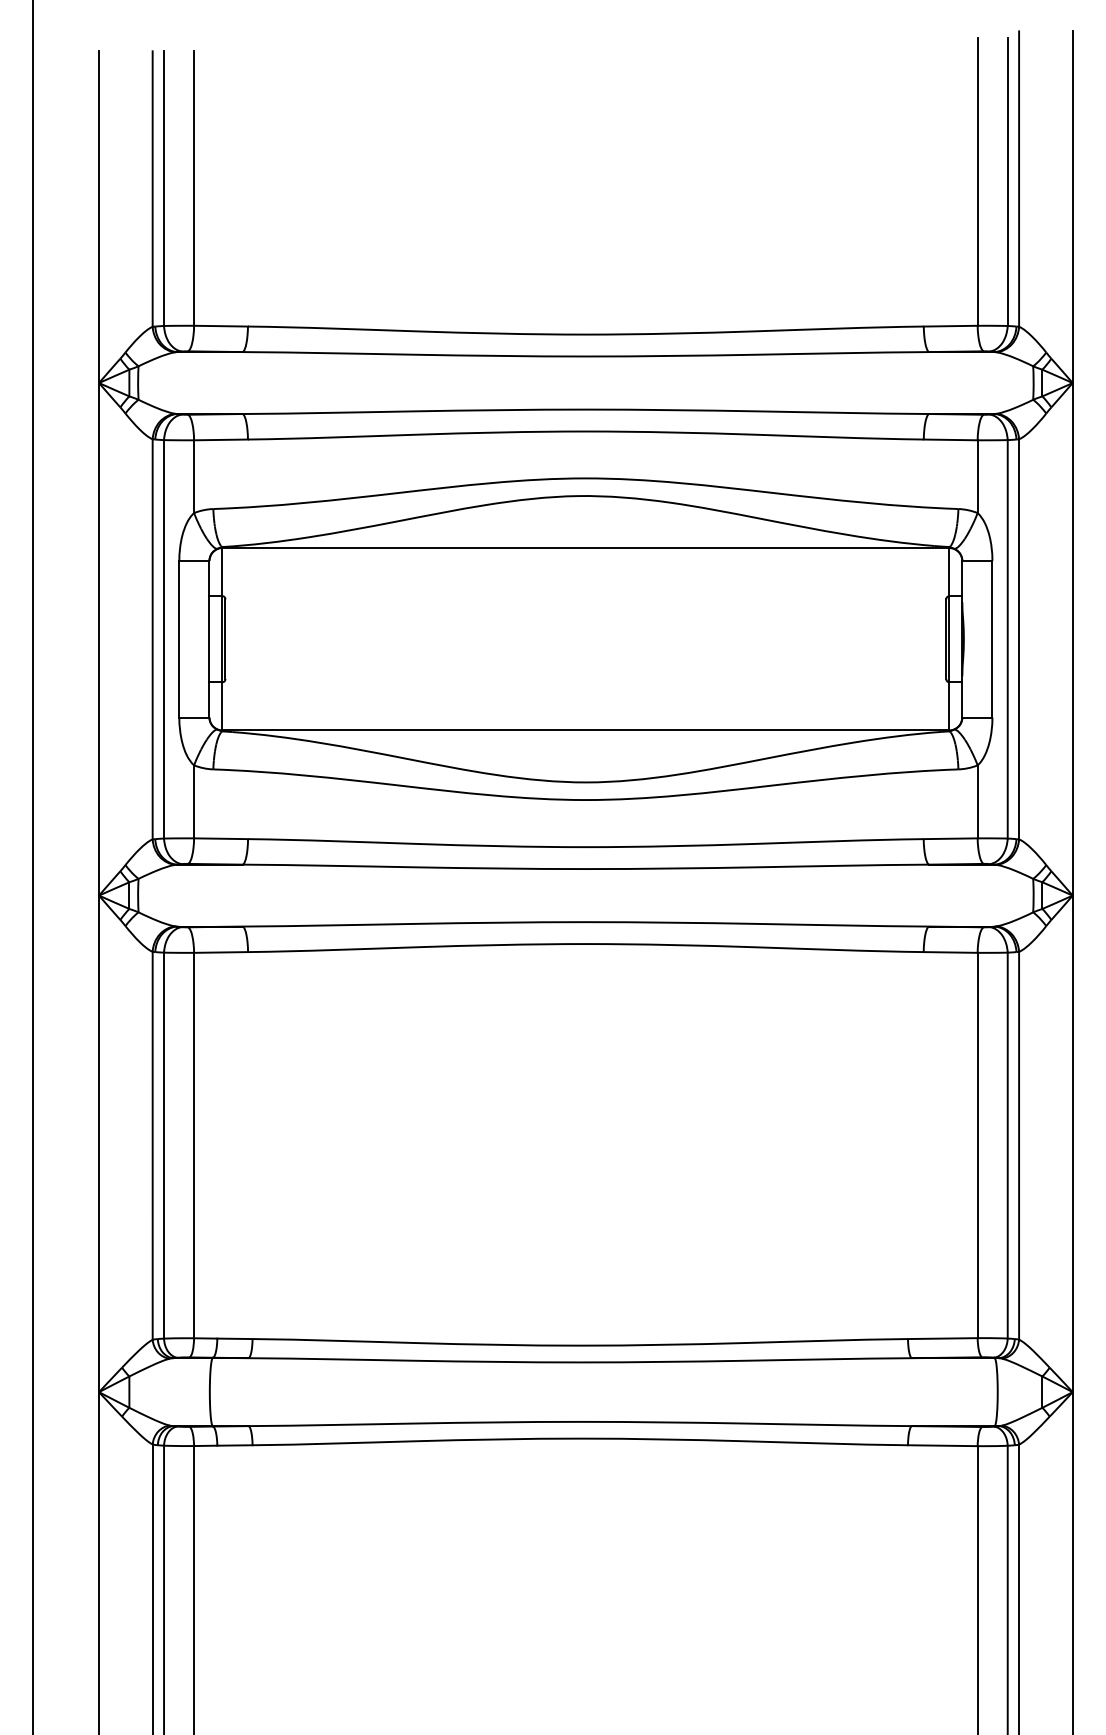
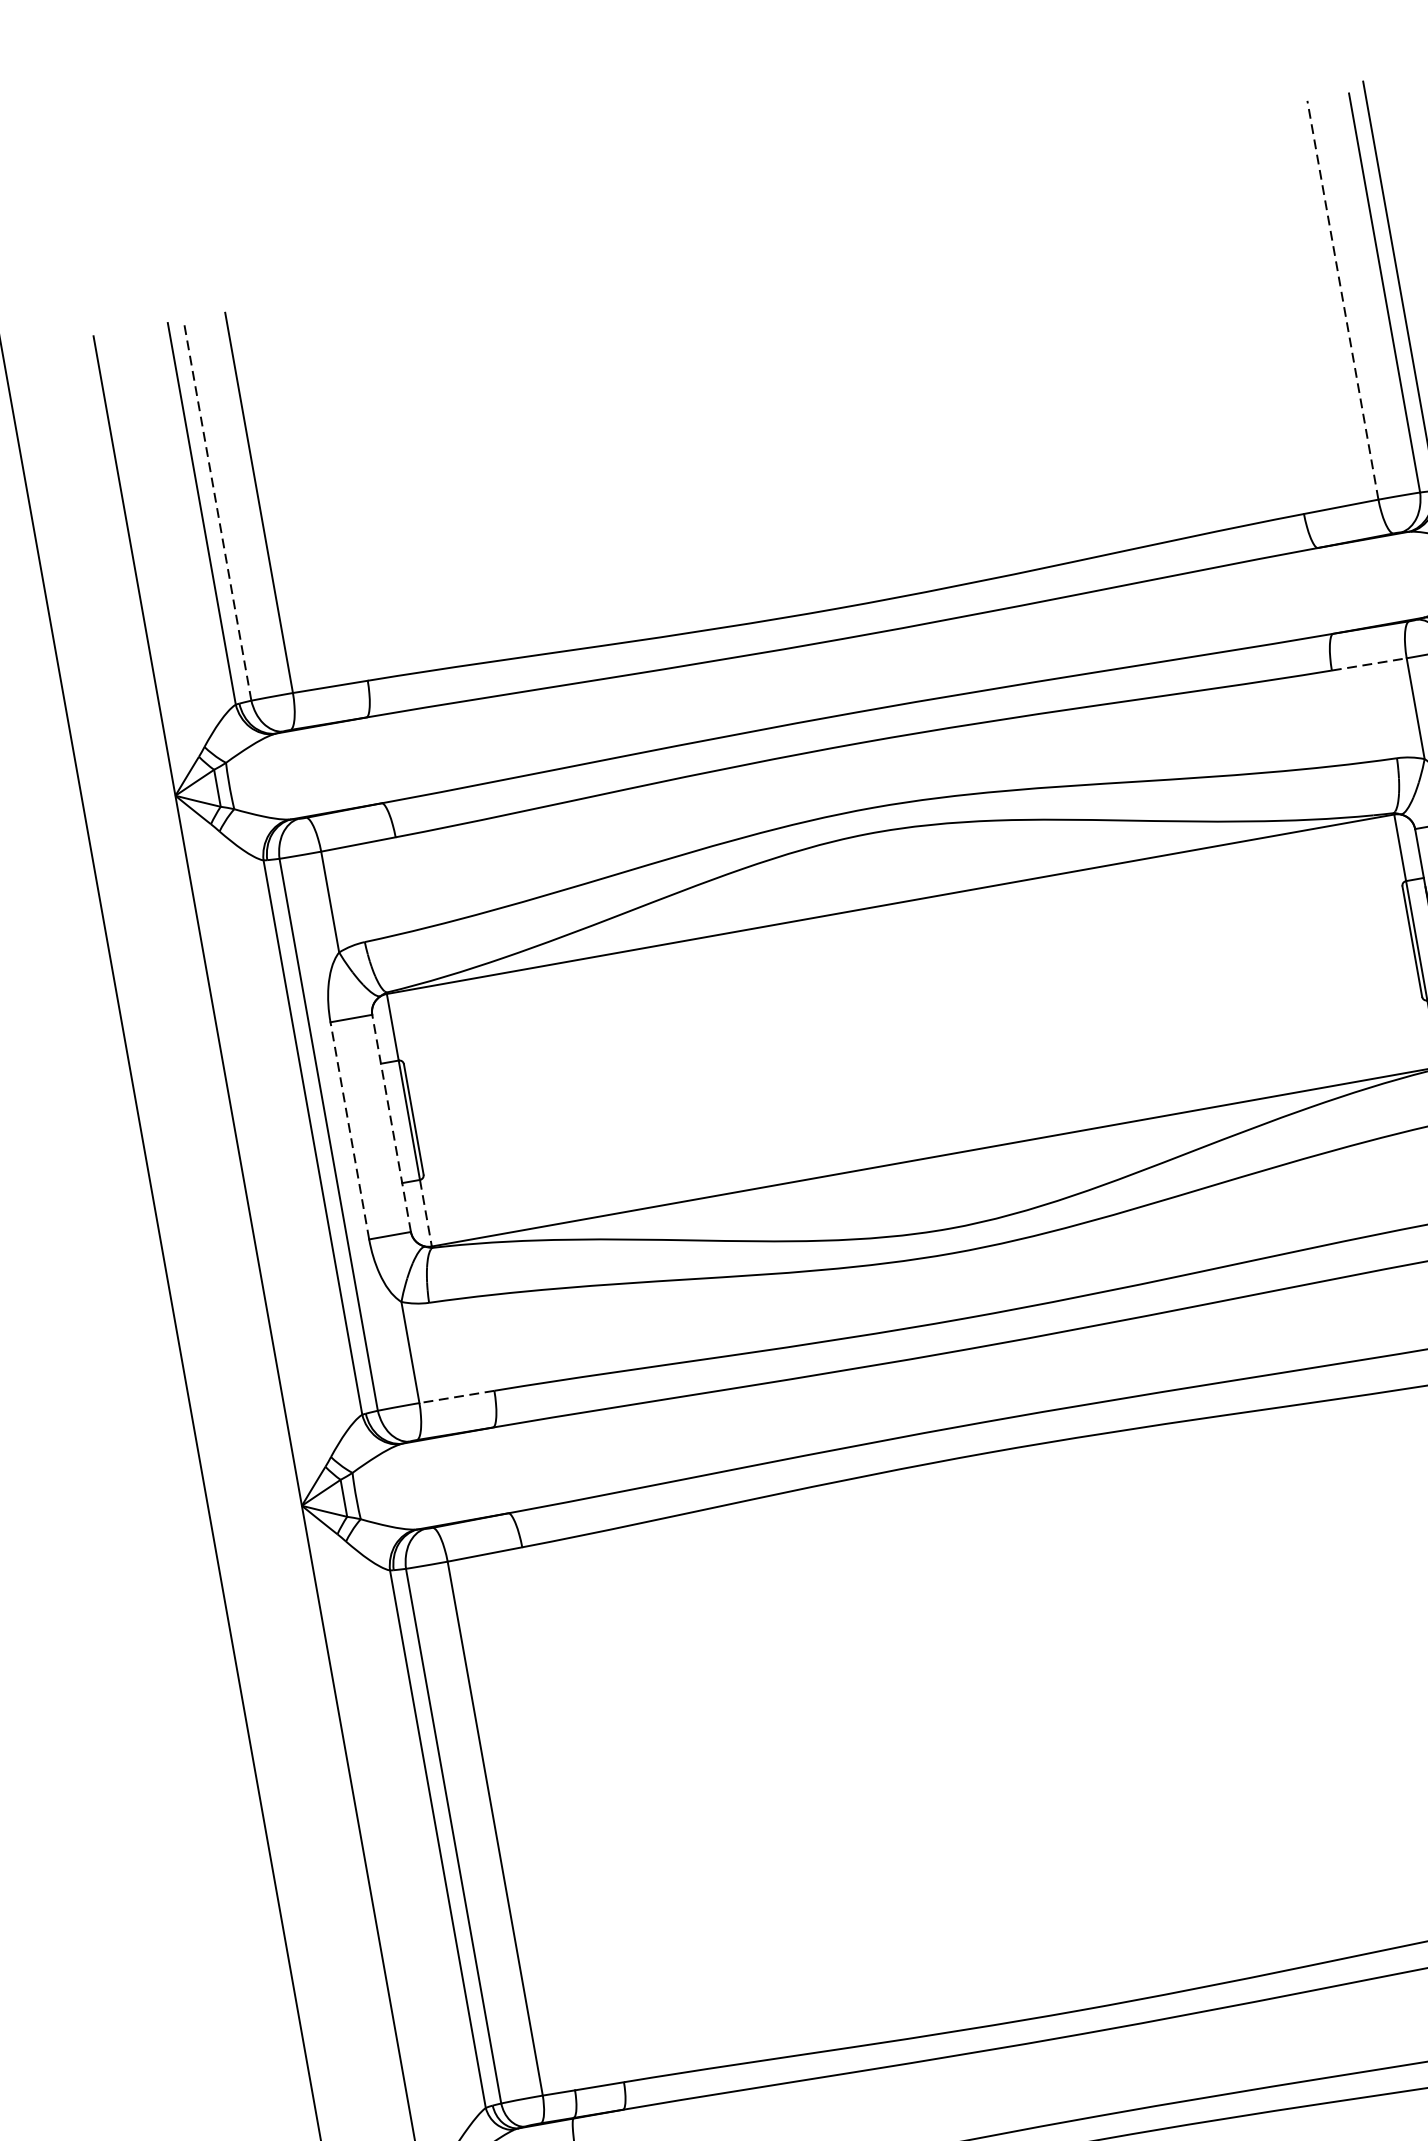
line: (977, 181) -> (1342, 299), solid -> dashed
line: (164, 188) -> (218, 510), solid -> dashed
line: (950, 439) -> (1368, 663), solid -> dashed
line: (179, 638) -> (349, 1129), solid -> dashed
line: (209, 638) -> (391, 1122), solid -> dashed
line: (222, 706) -> (426, 1213), solid -> dashed
line: (221, 838) -> (457, 1396), solid -> dashed

